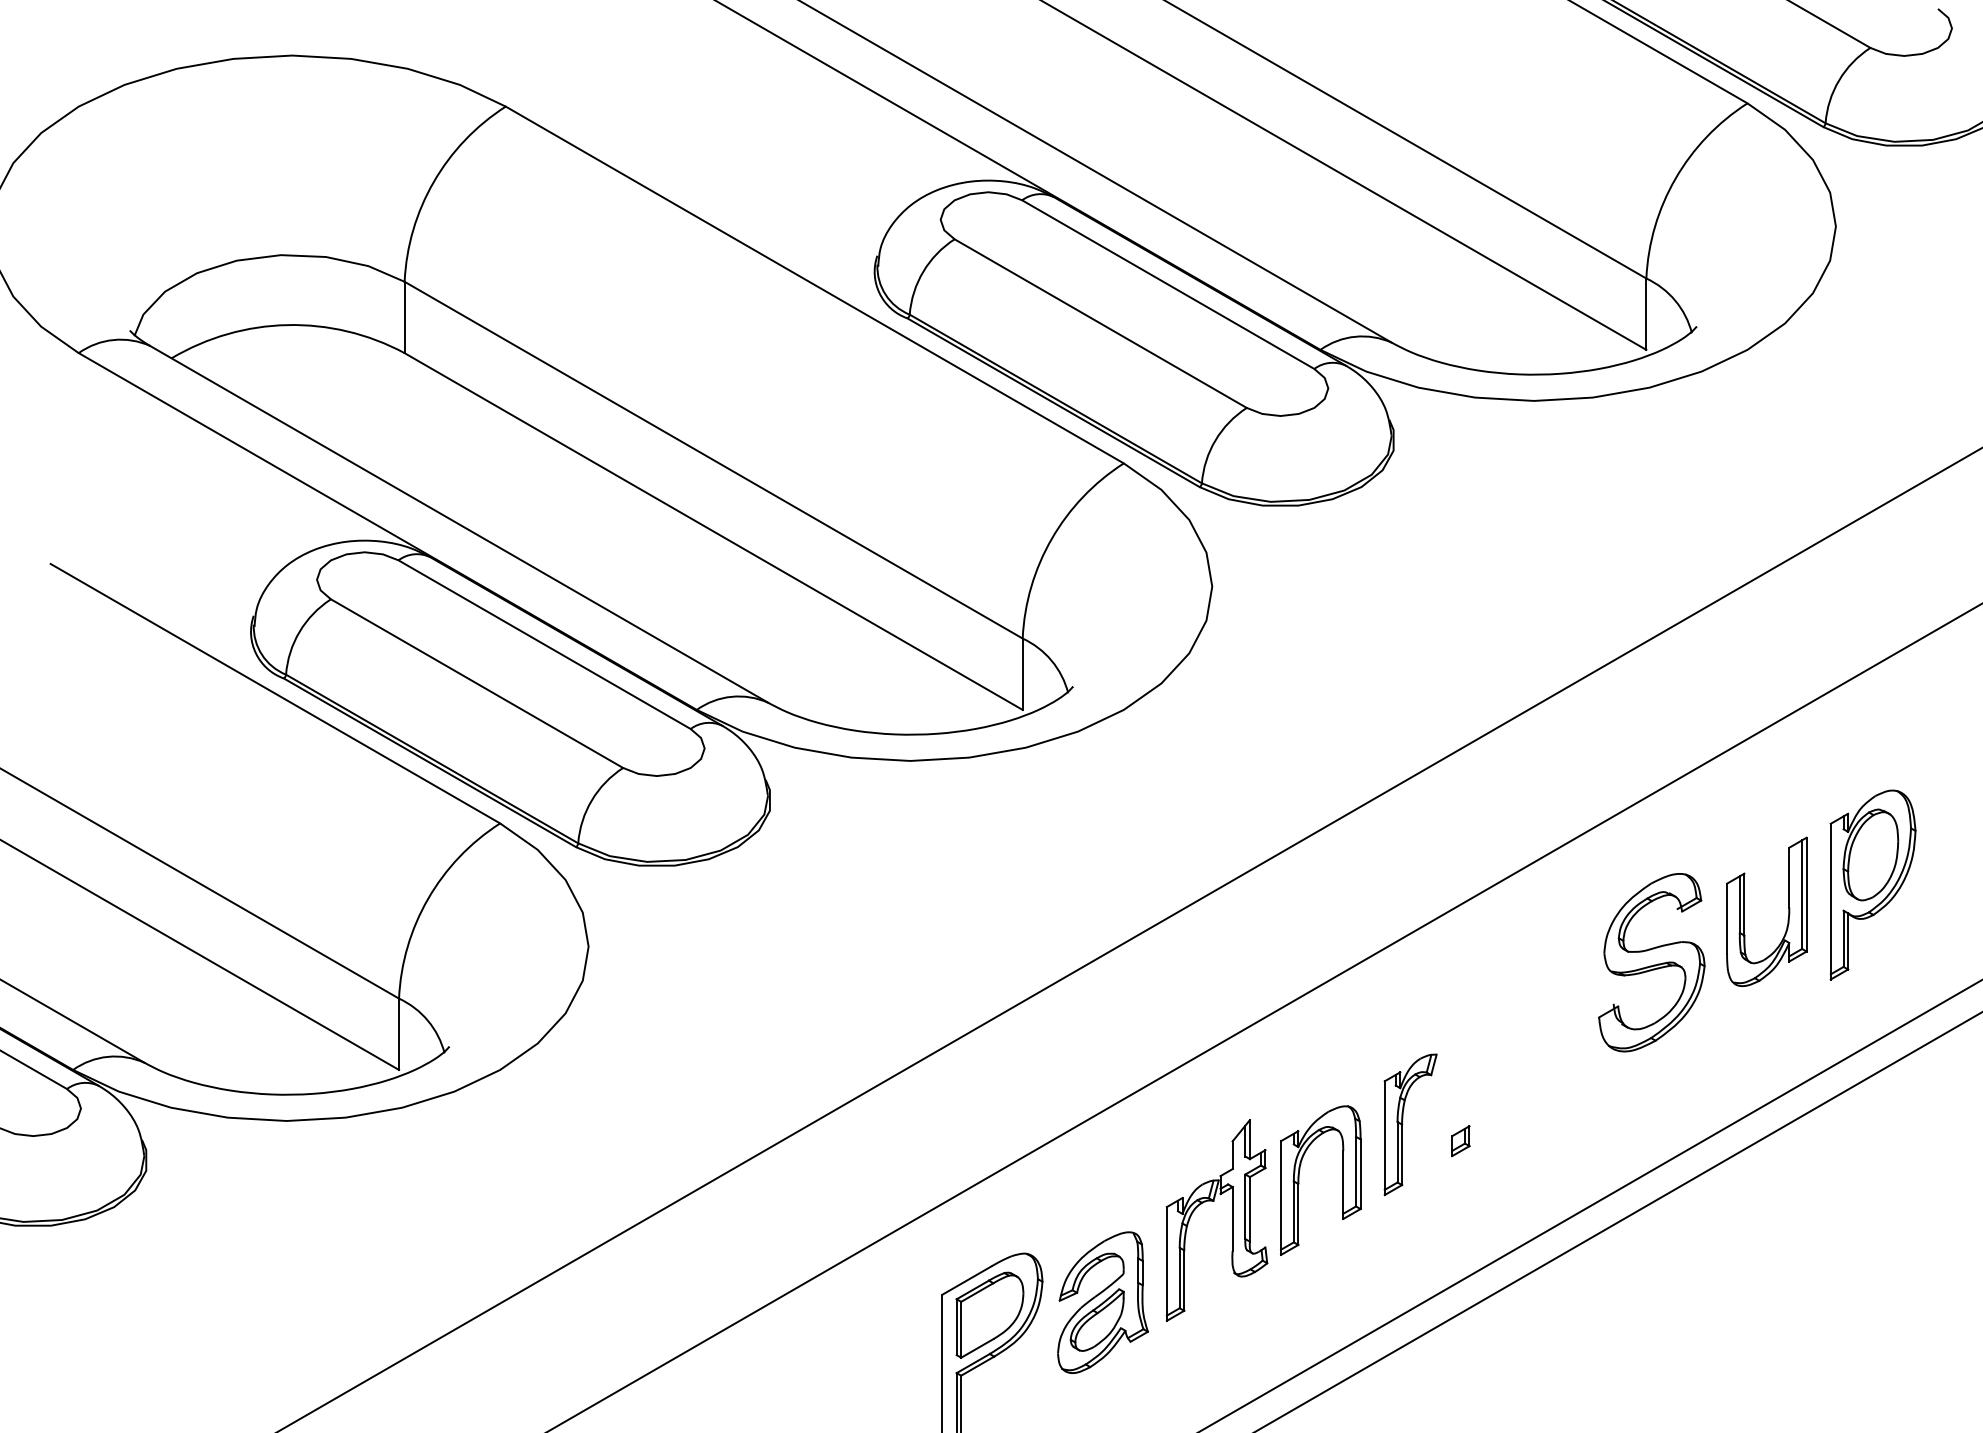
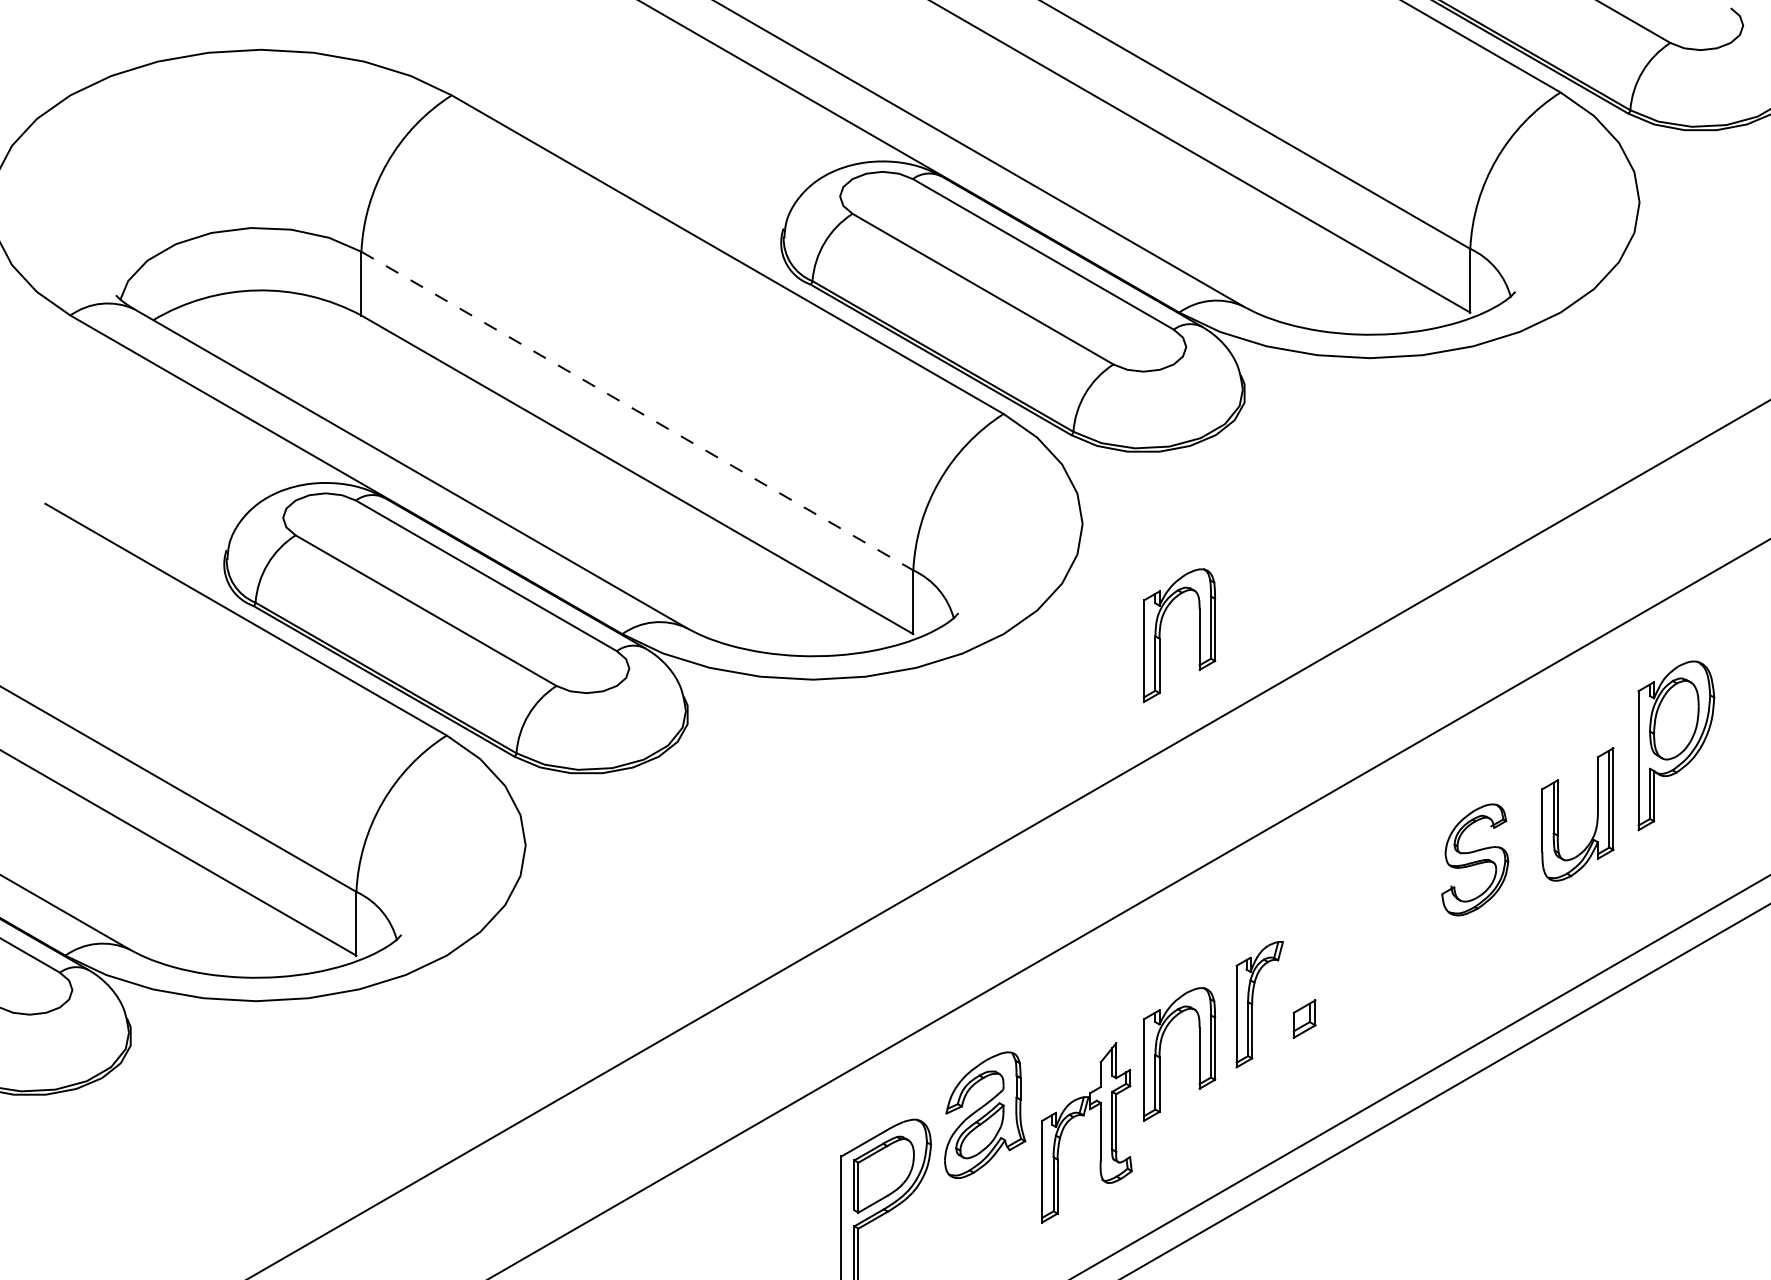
line: (713, 460) -> (637, 411), solid -> dashed
part: (1299, 711) -> (1160, 635), added
part: (1872, 884) -> (1675, 745), moved
part: (1651, 962) -> (1474, 859), size x0.7
part: (1460, 1141) -> (1304, 1019), size x1.4
part: (1232, 1220) -> (1100, 1132), moved
part: (1102, 1302) -> (984, 1115), moved

